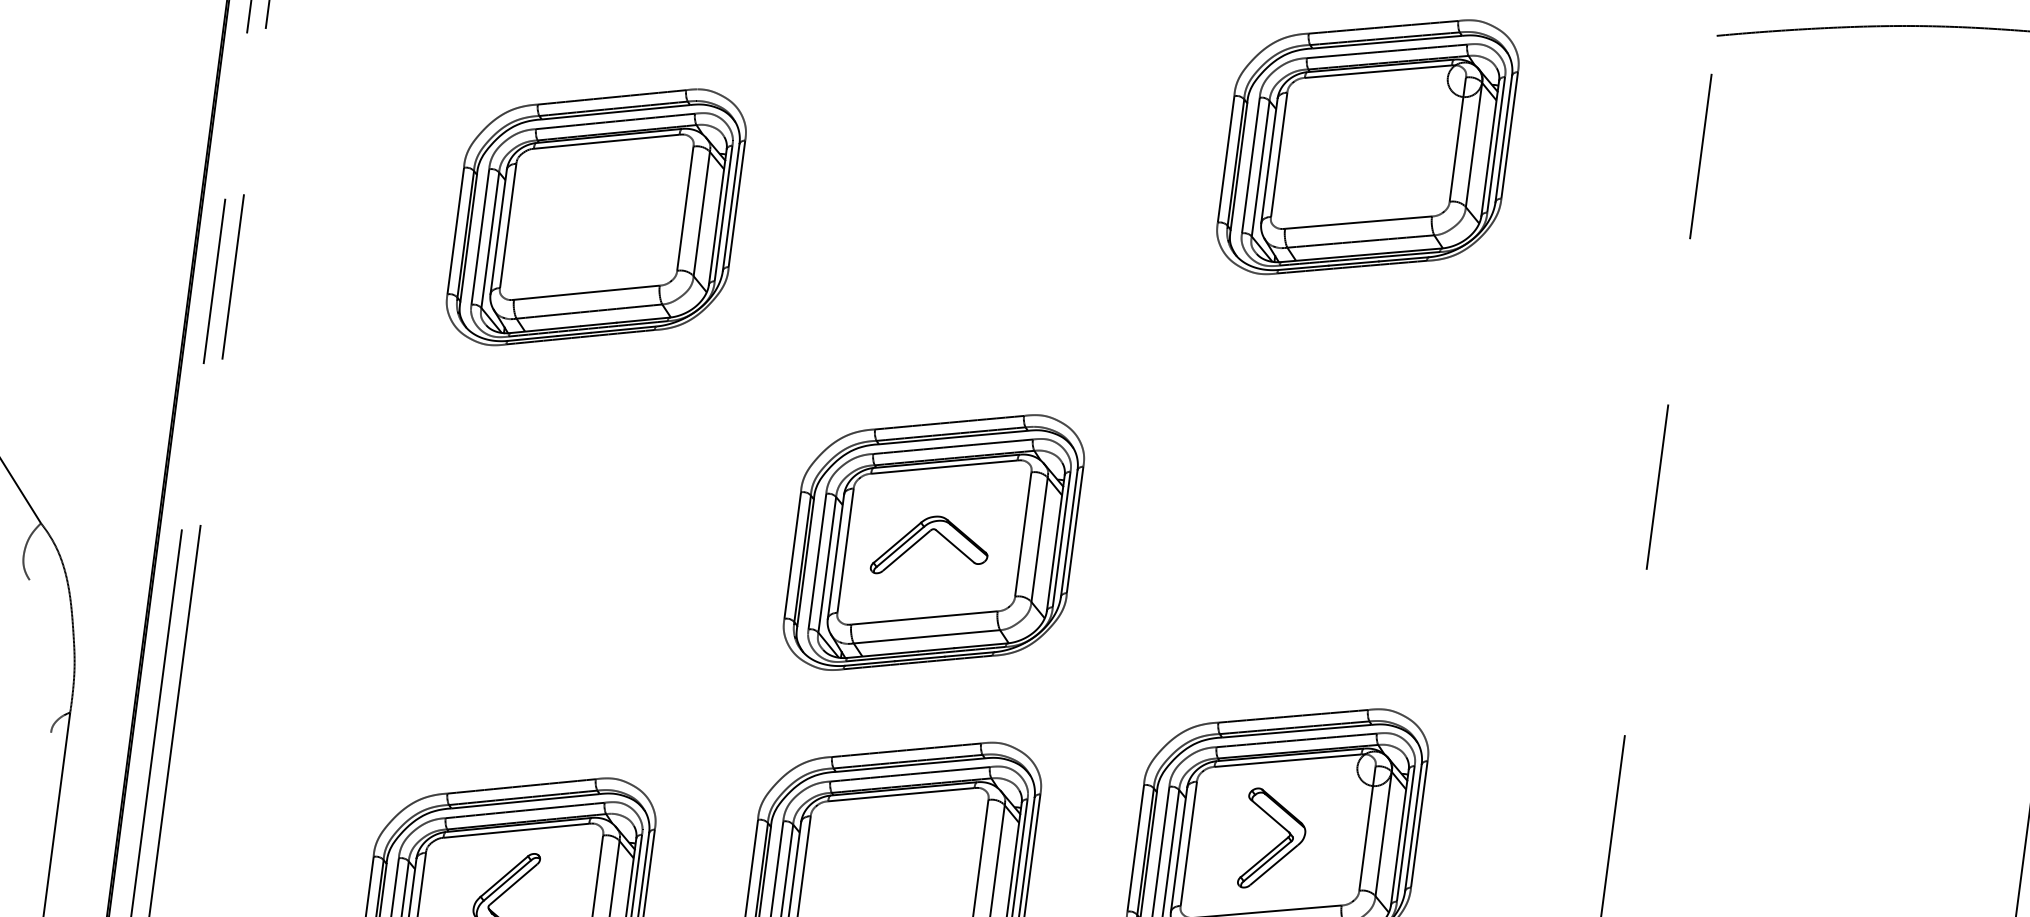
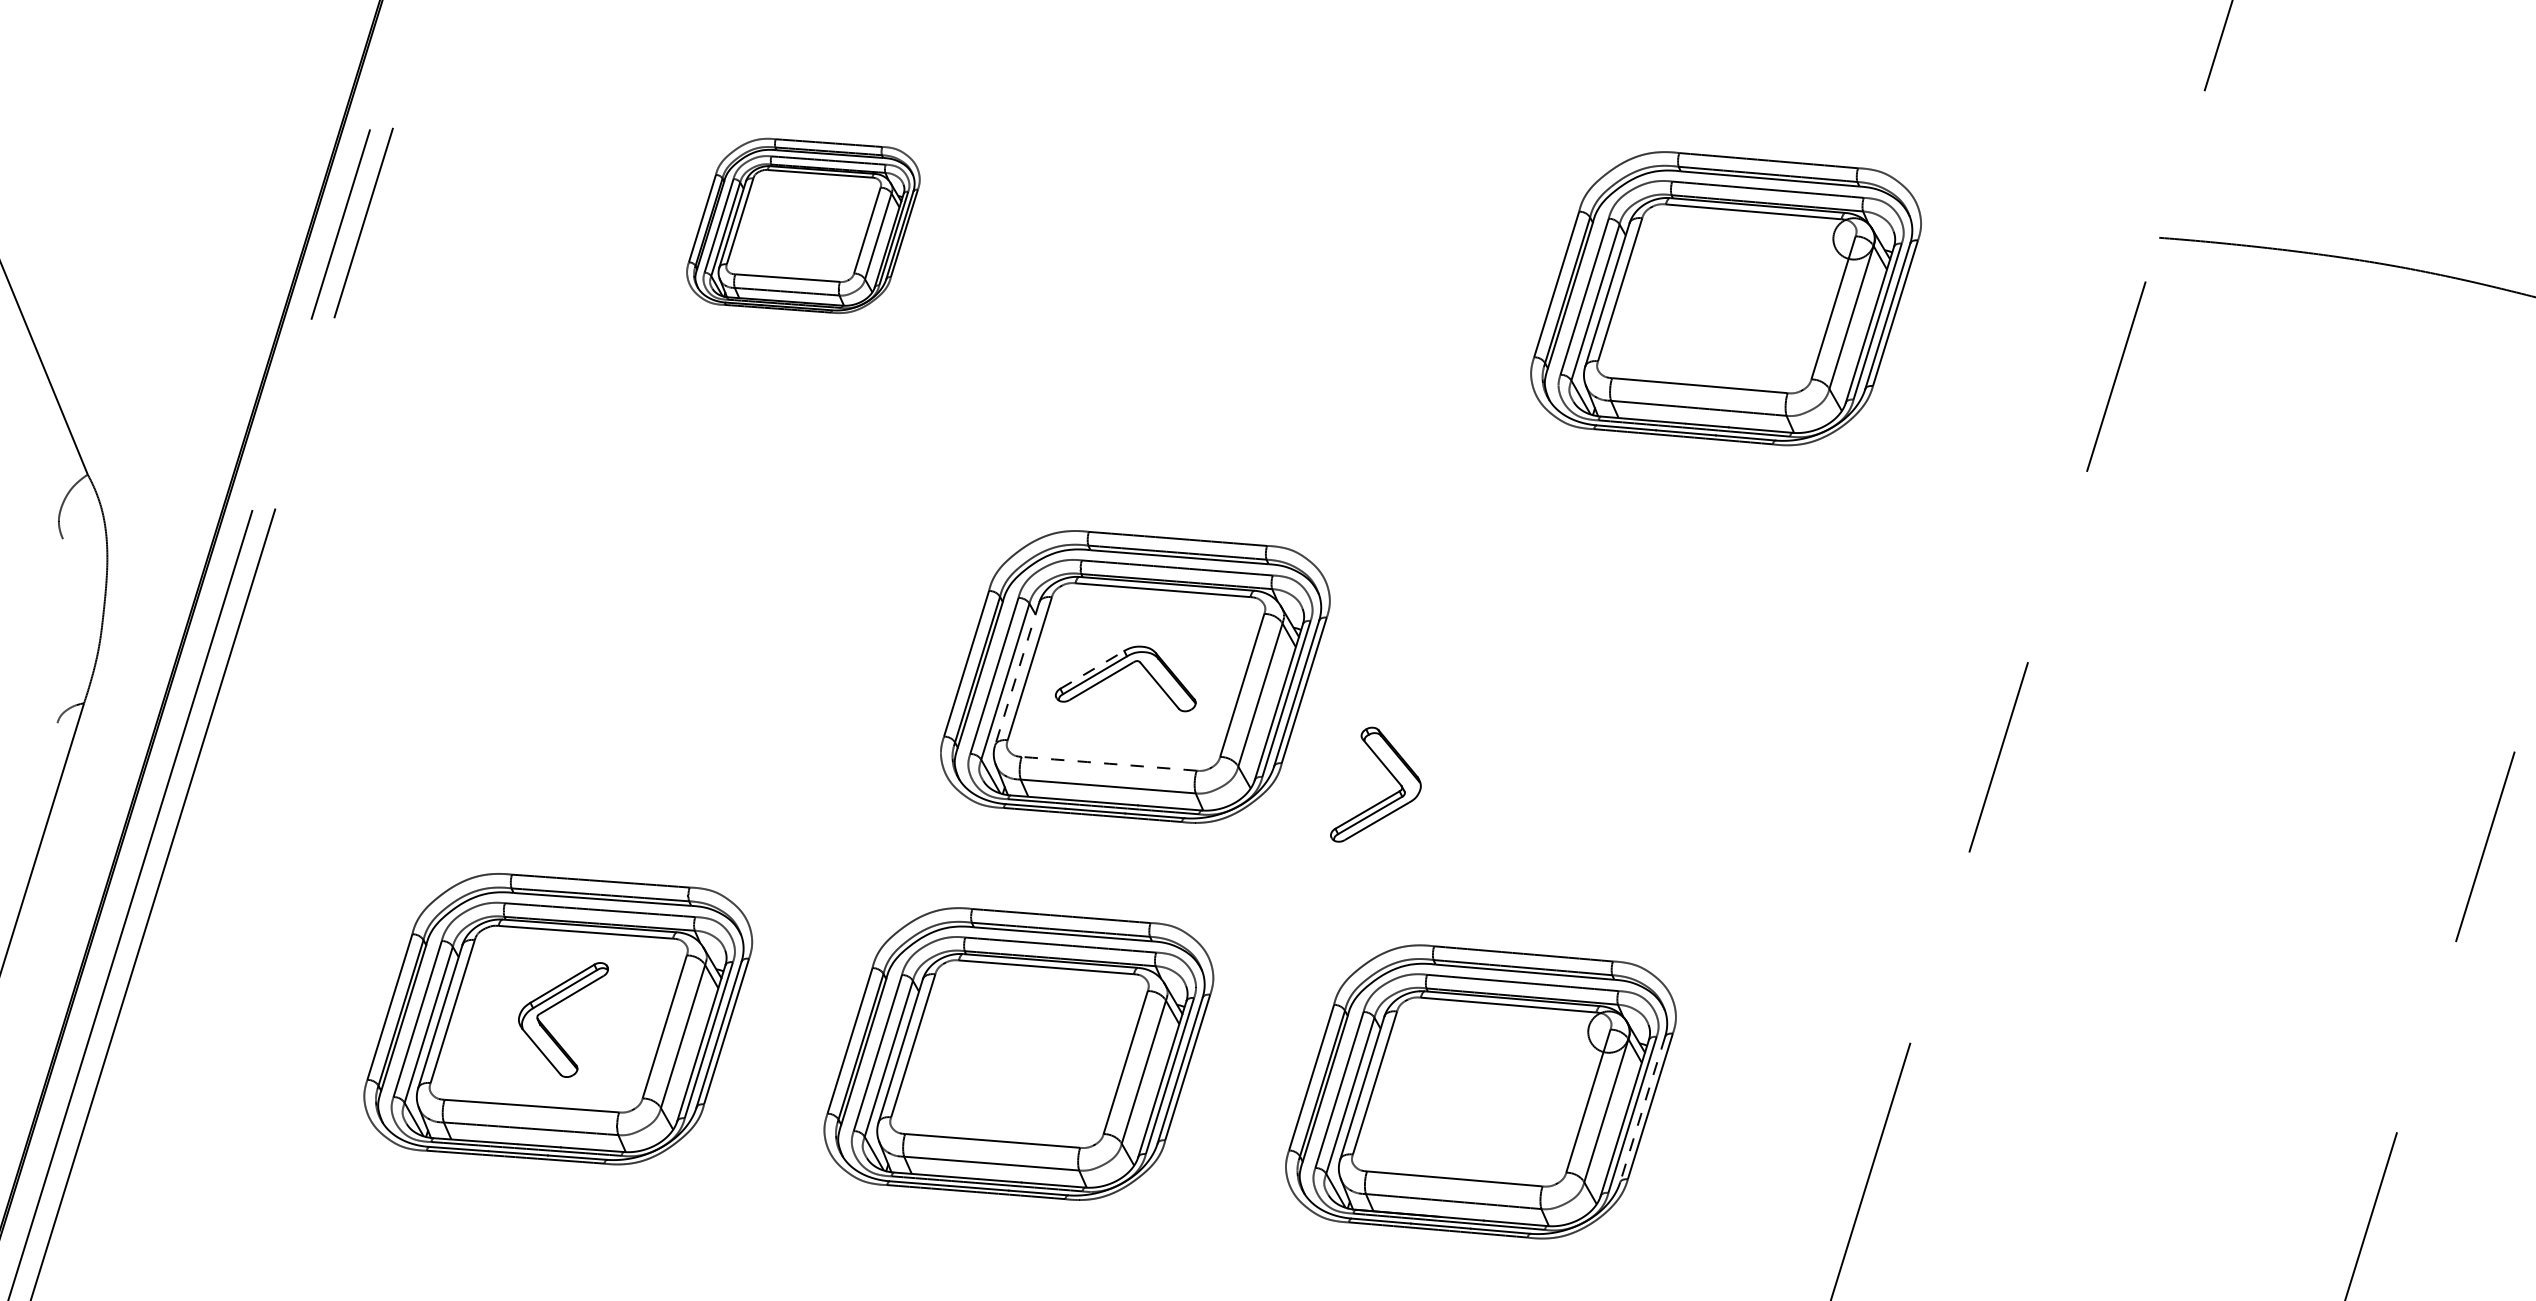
part: (596, 216) -> (803, 225), size x0.6
line: (897, 542) -> (1092, 669), solid -> dashed
line: (836, 557) -> (1017, 674), solid -> dashed
arc: (924, 617) -> (1109, 763), solid -> dashed
line: (1413, 828) -> (1642, 1110), solid -> dashed
part: (1276, 846) -> (1383, 799), moved

